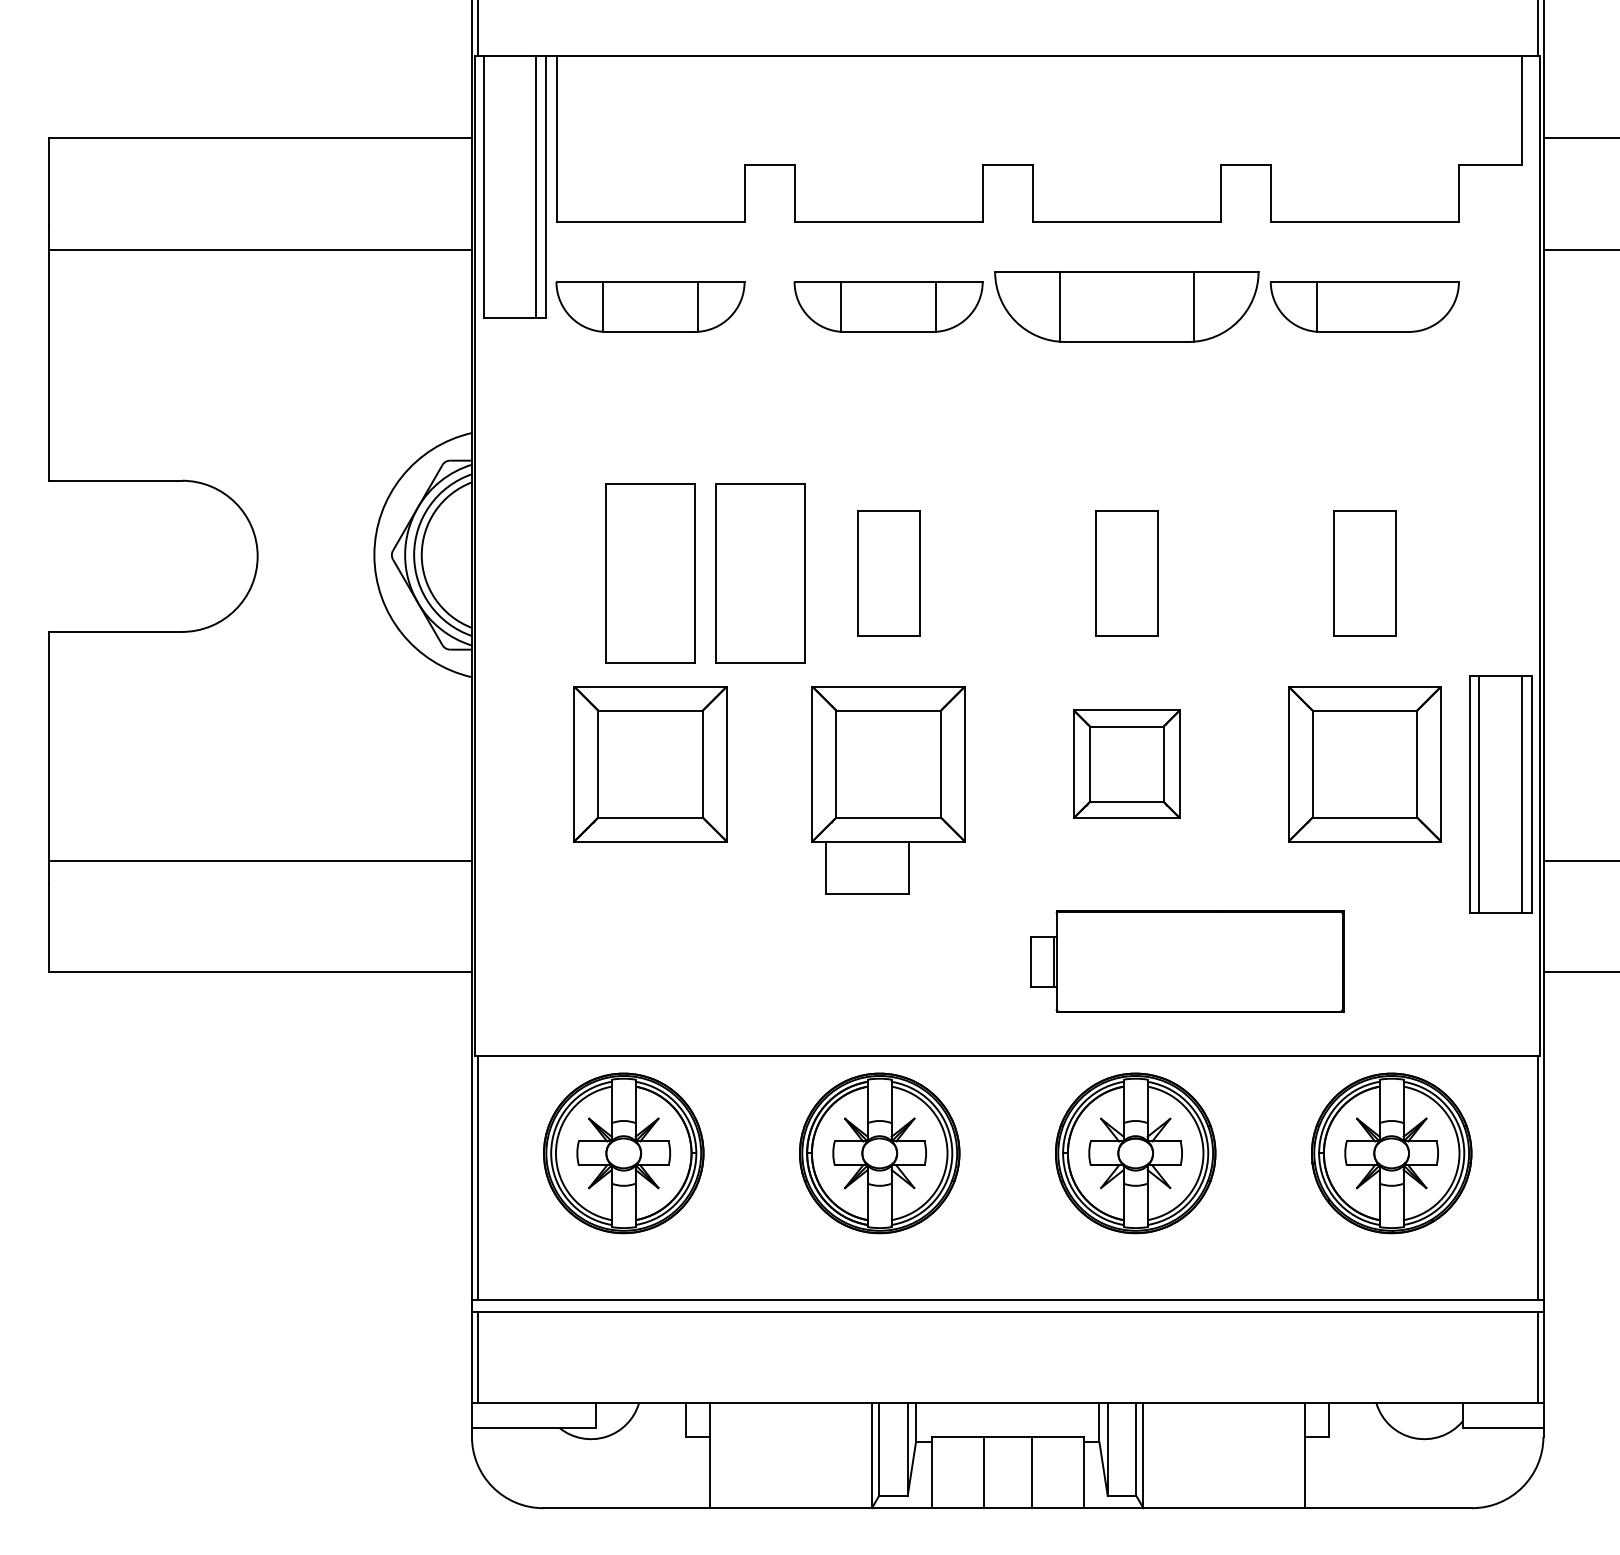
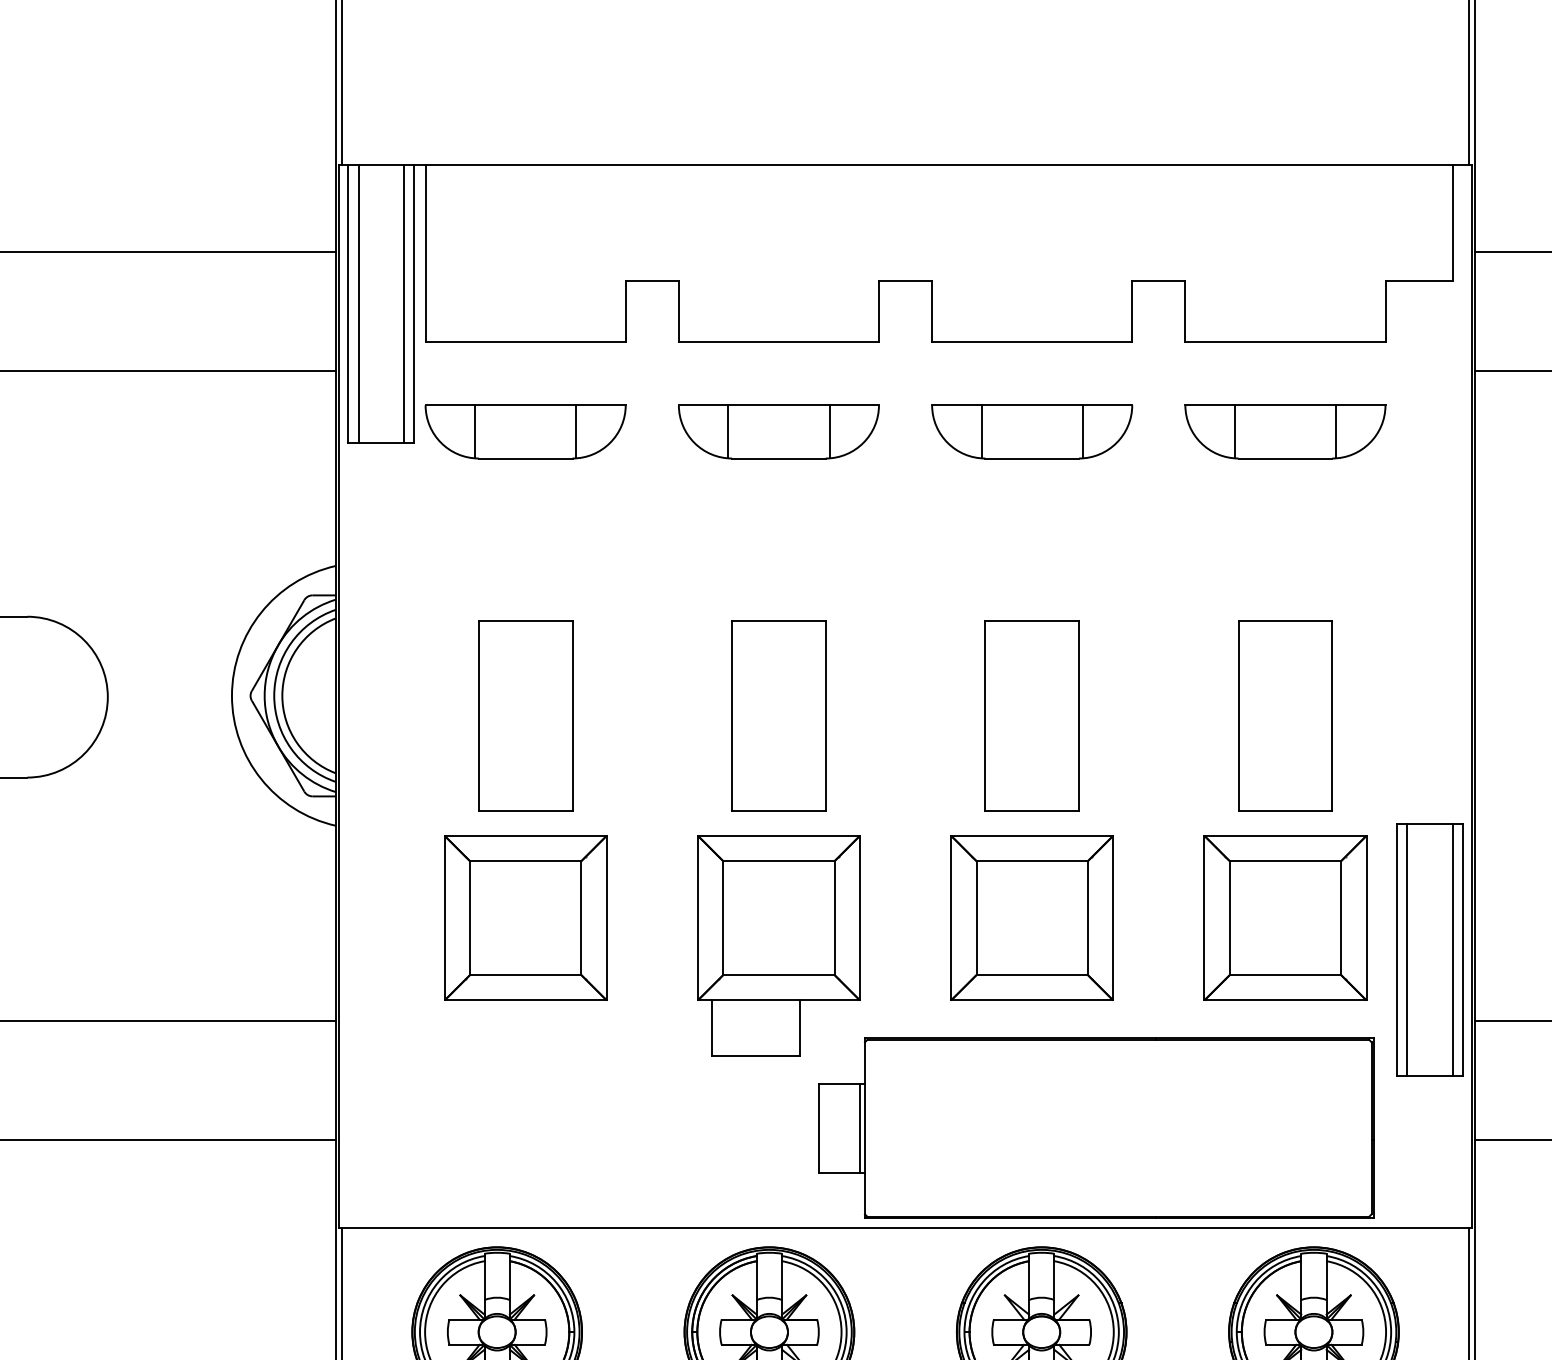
line: (493, 186) -> (358, 303), added
part: (1126, 306) -> (1031, 431), size x0.71
line: (1412, 306) -> (1336, 431), added
part: (760, 573) -> (642, 715), removed
part: (888, 573) -> (778, 715), size x1.43
part: (1126, 573) -> (1031, 715), size x1.43
part: (1364, 573) -> (1285, 715), size x1.43
part: (1126, 764) -> (1031, 918), size x1.43
part: (1187, 961) -> (1096, 1128), size x1.67

